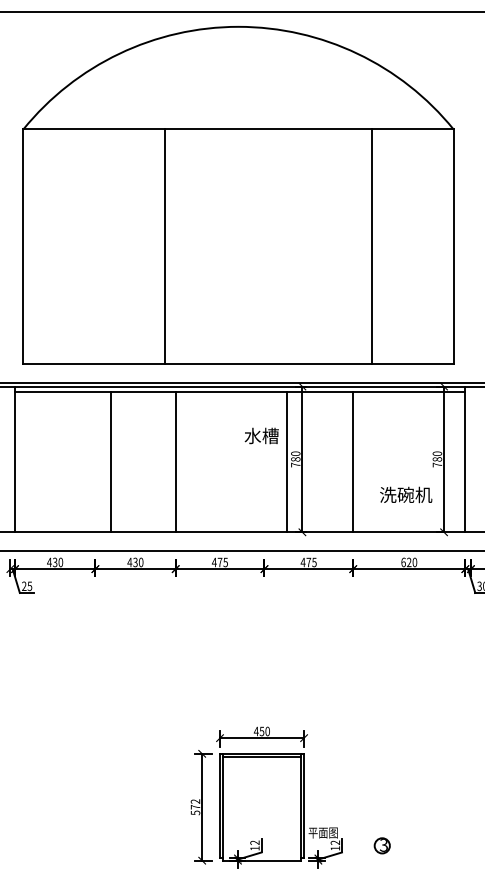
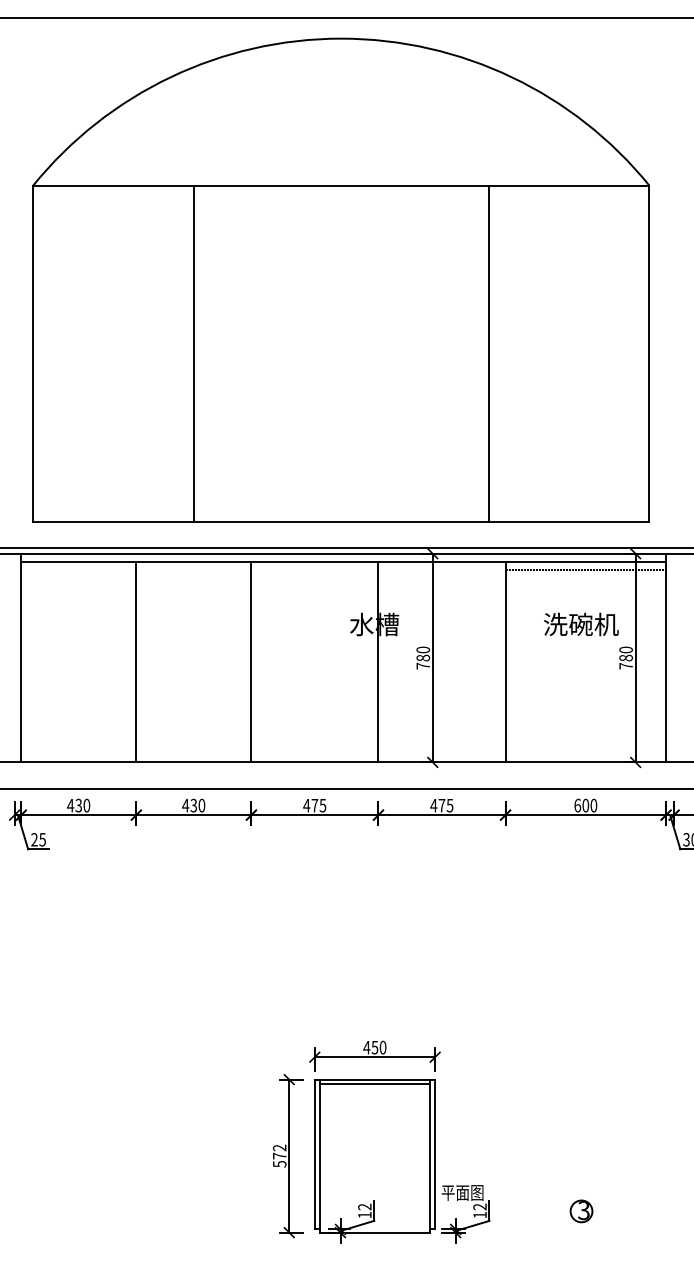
line: (164, 246) -> (193, 353), moved
line: (372, 246) -> (488, 353), moved
line: (409, 397) -> (586, 569), added
line: (111, 462) -> (136, 662), moved
line: (287, 462) -> (378, 662), moved
text: (406, 494) -> (581, 623), moved
text: (409, 562) -> (586, 805), 620 -> 600
part: (381, 845) -> (580, 1210), moved

